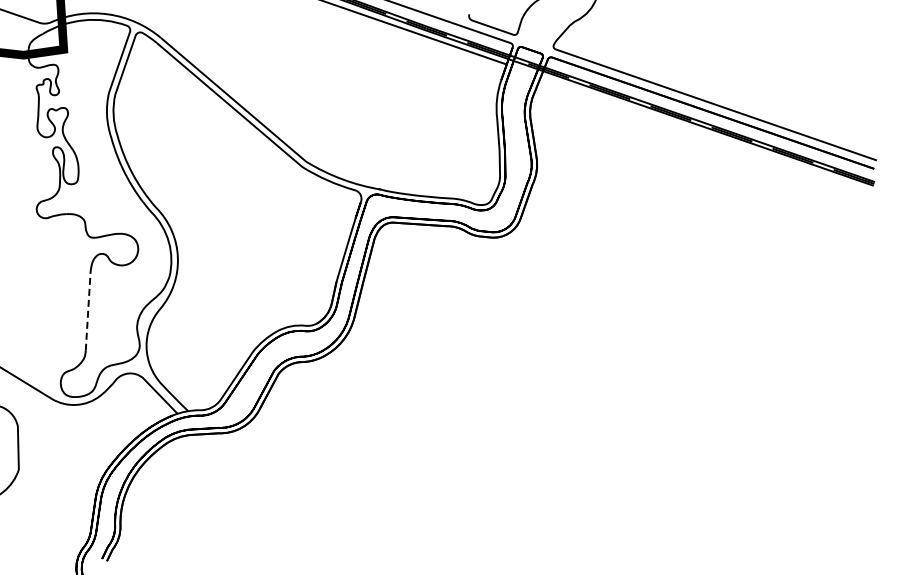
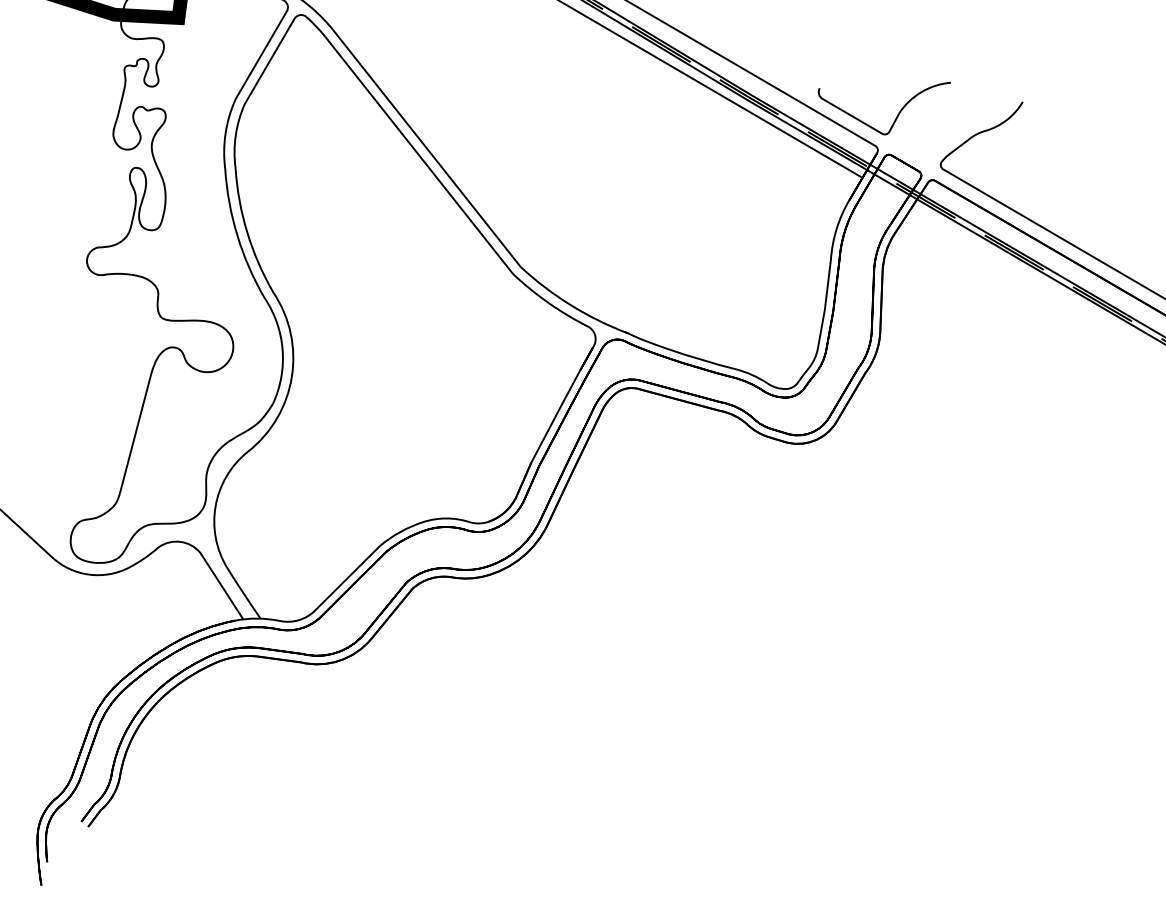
line: (88, 311) -> (136, 433), dashed -> solid

